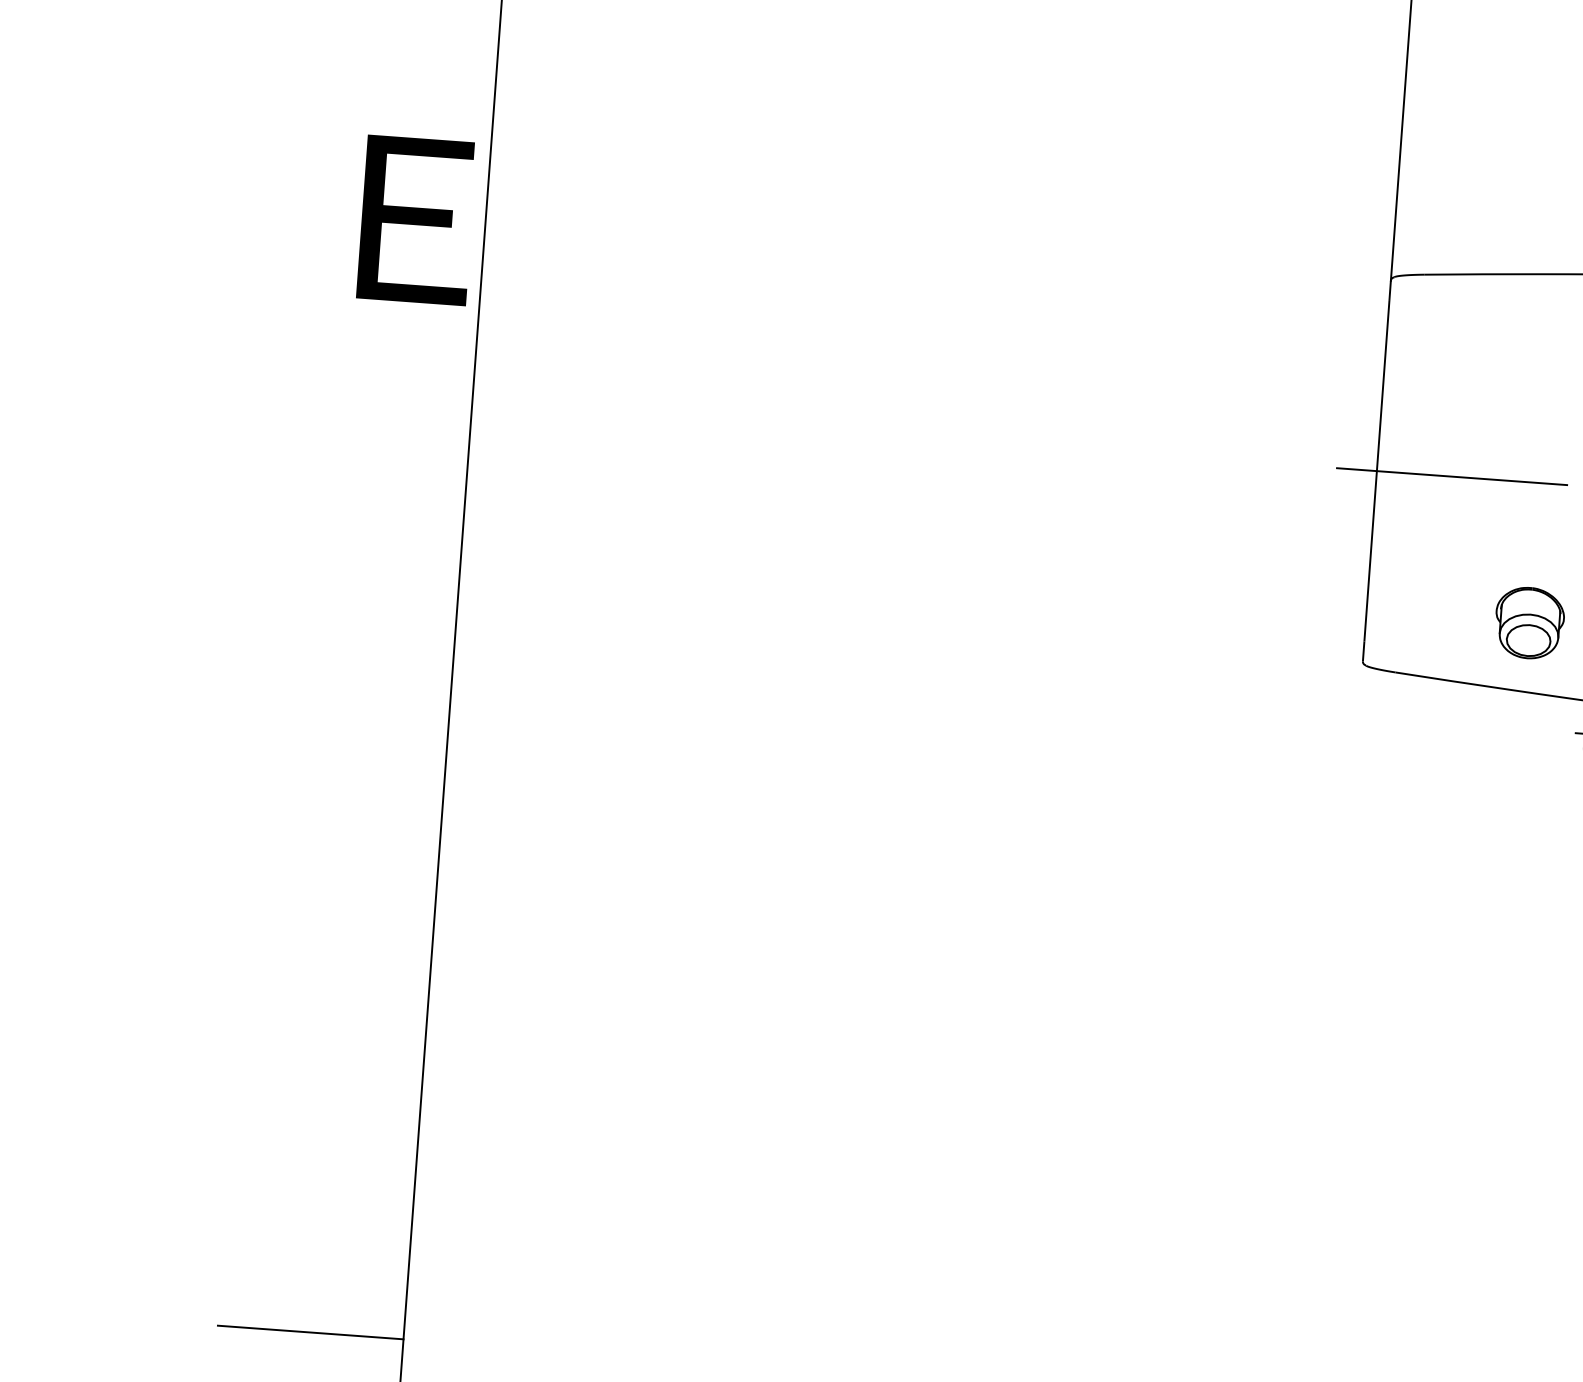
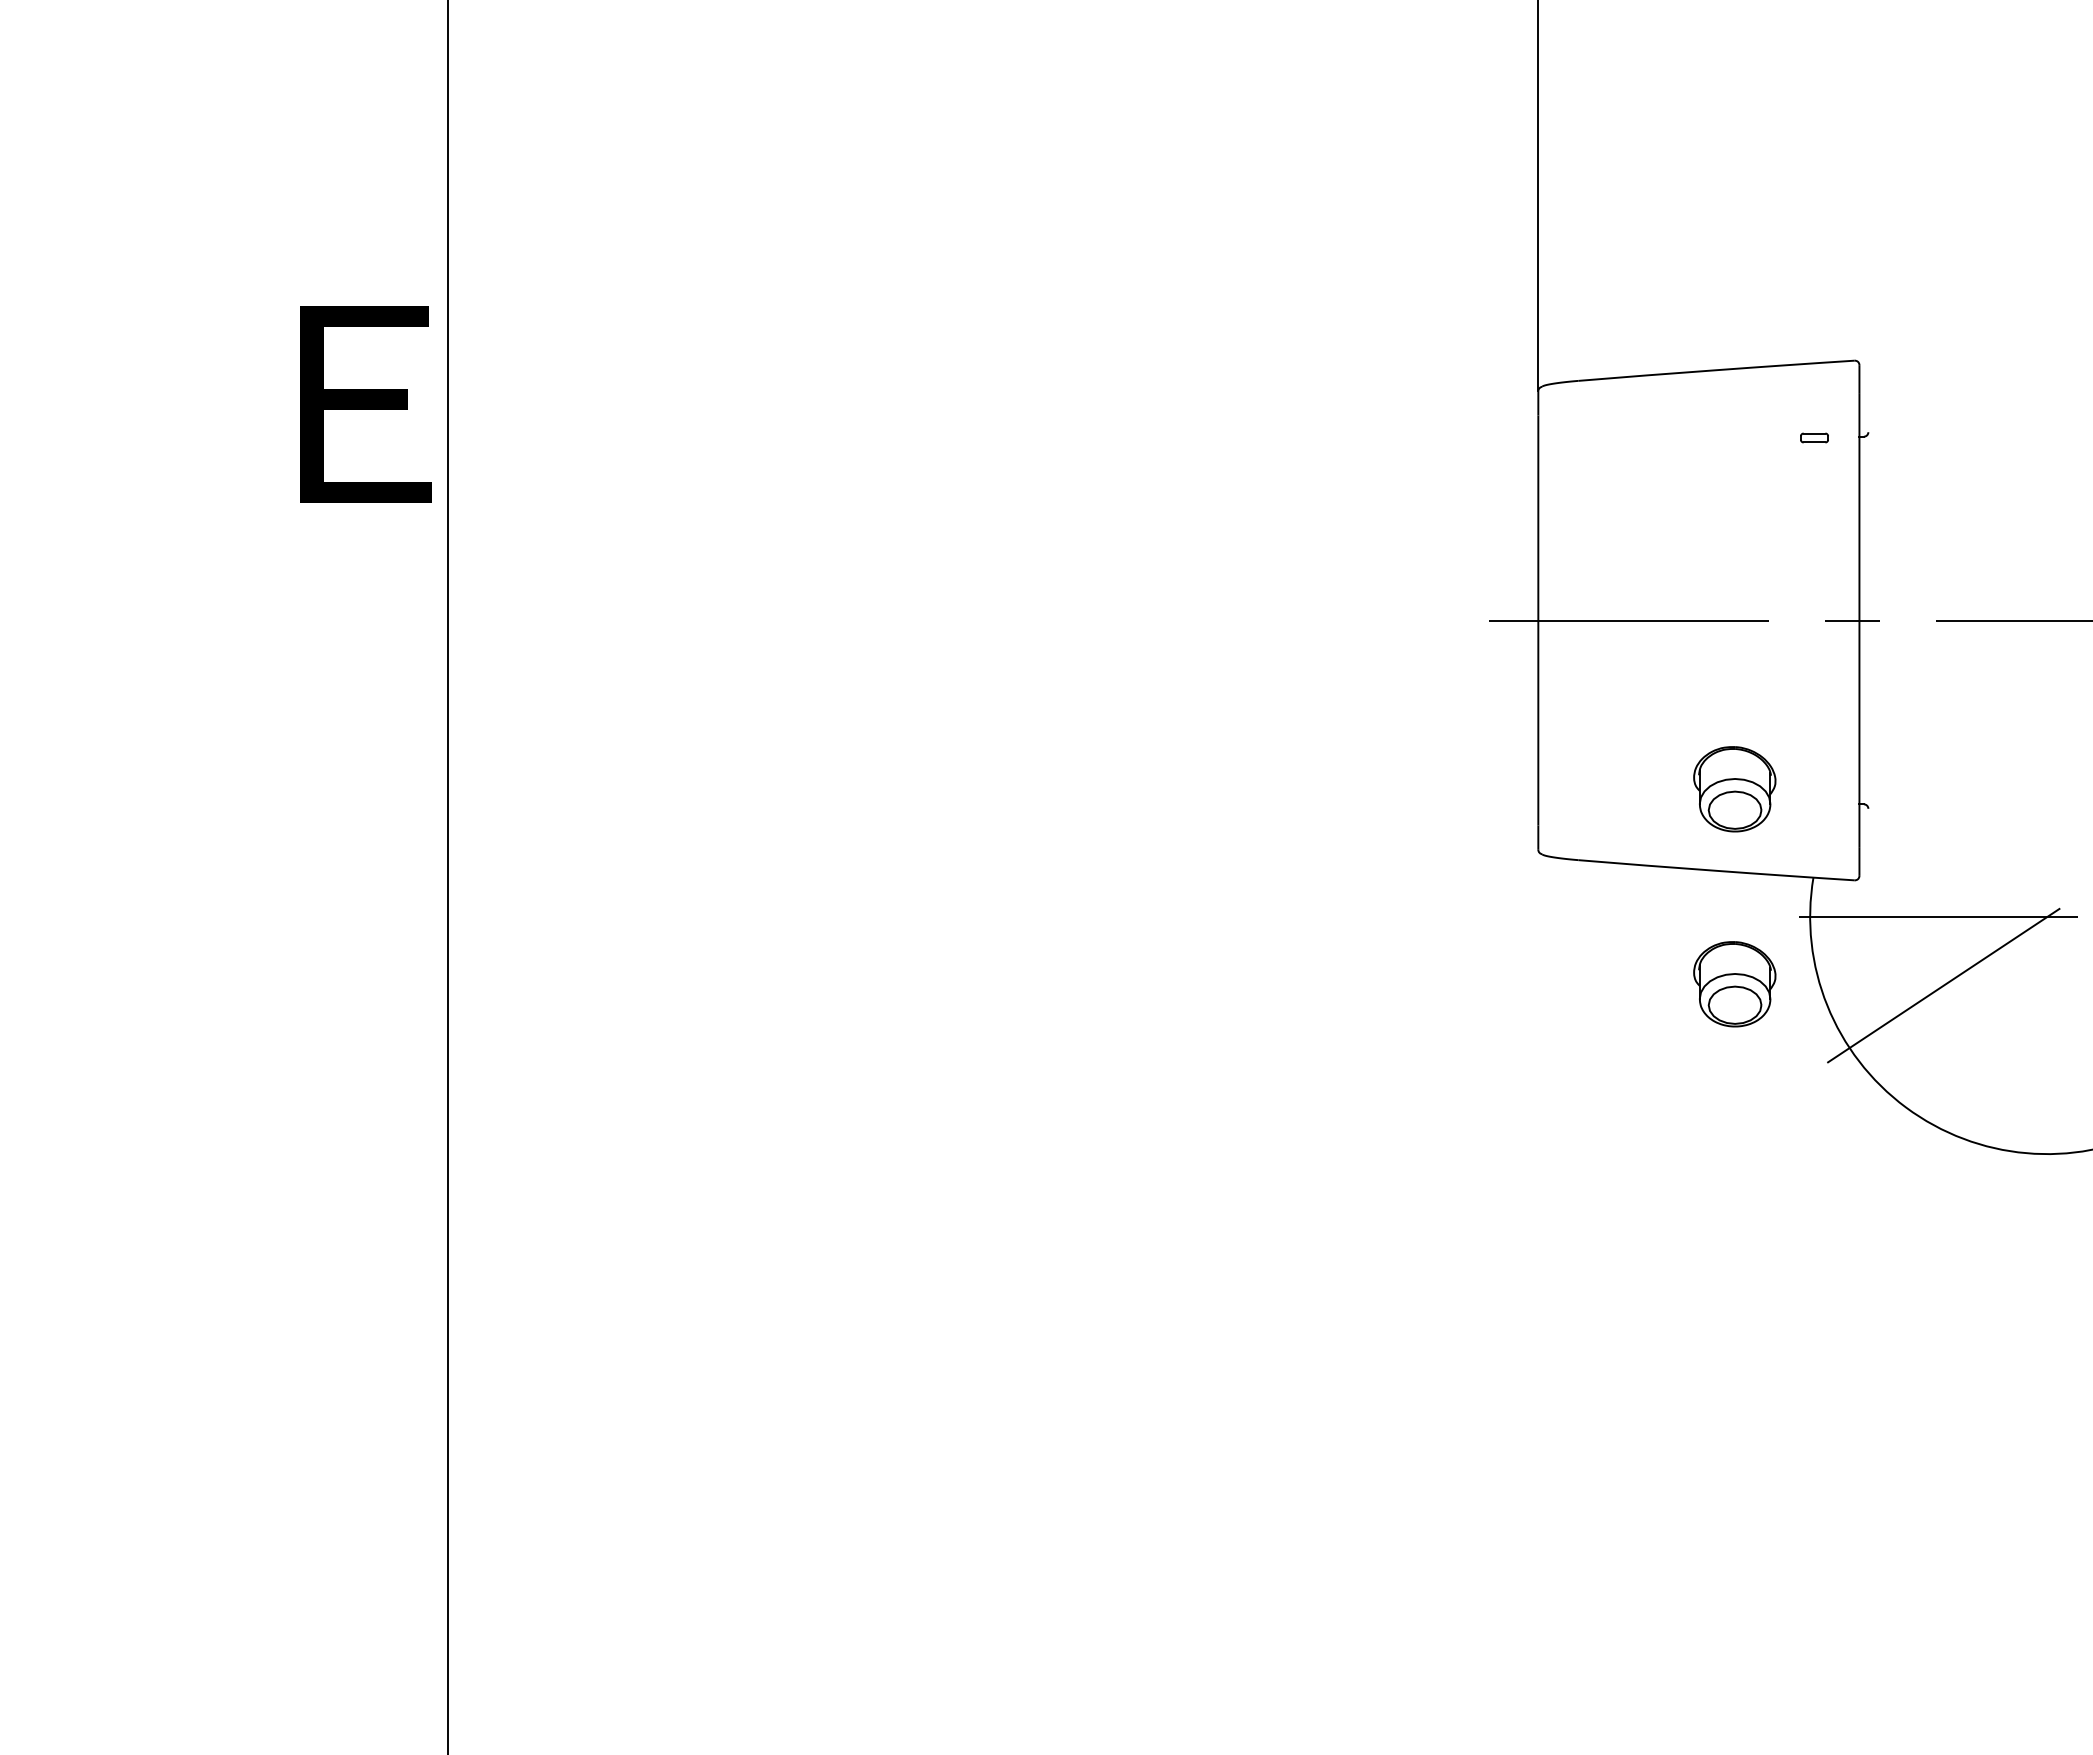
part: (1517, 785) -> (1734, 984), added
line: (310, 1332) -> (336, 1746), removed

